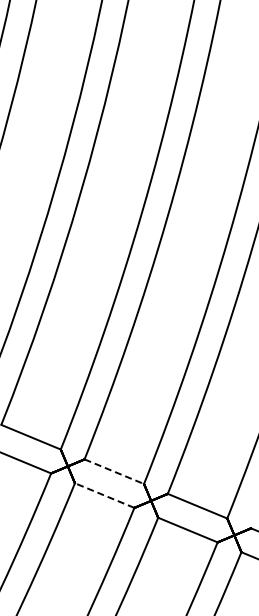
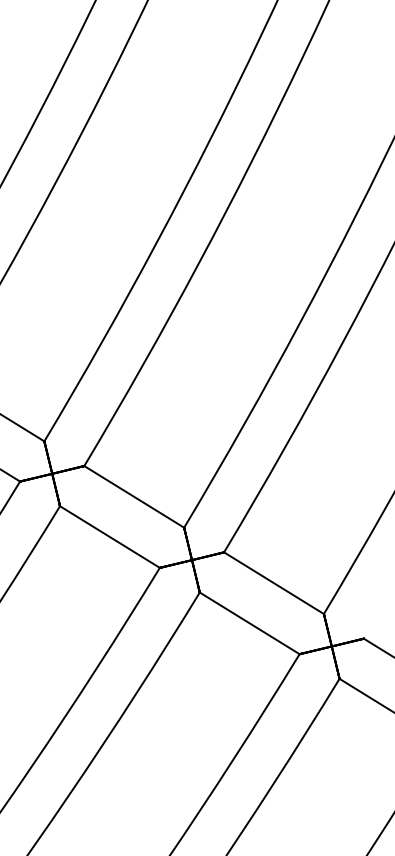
line: (114, 471) -> (134, 496), dashed -> solid
line: (104, 495) -> (109, 536), dashed -> solid

